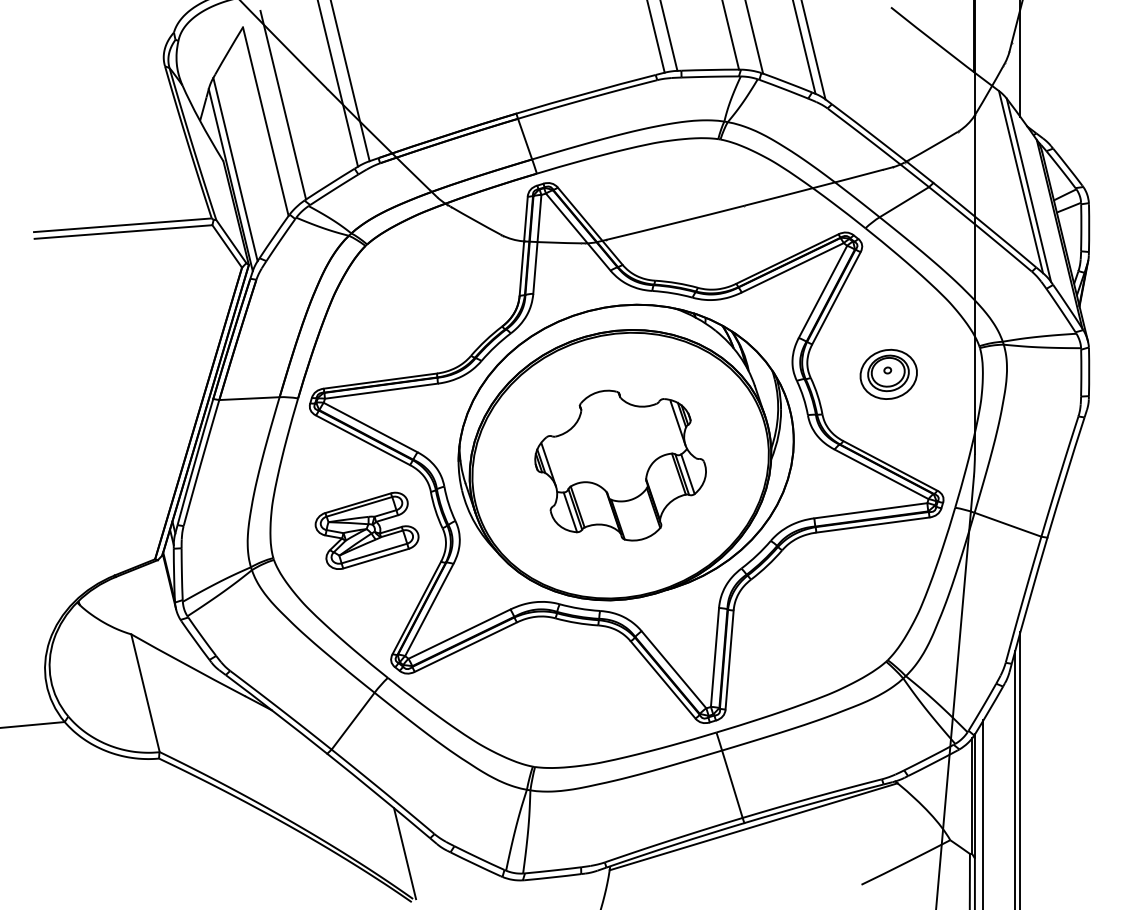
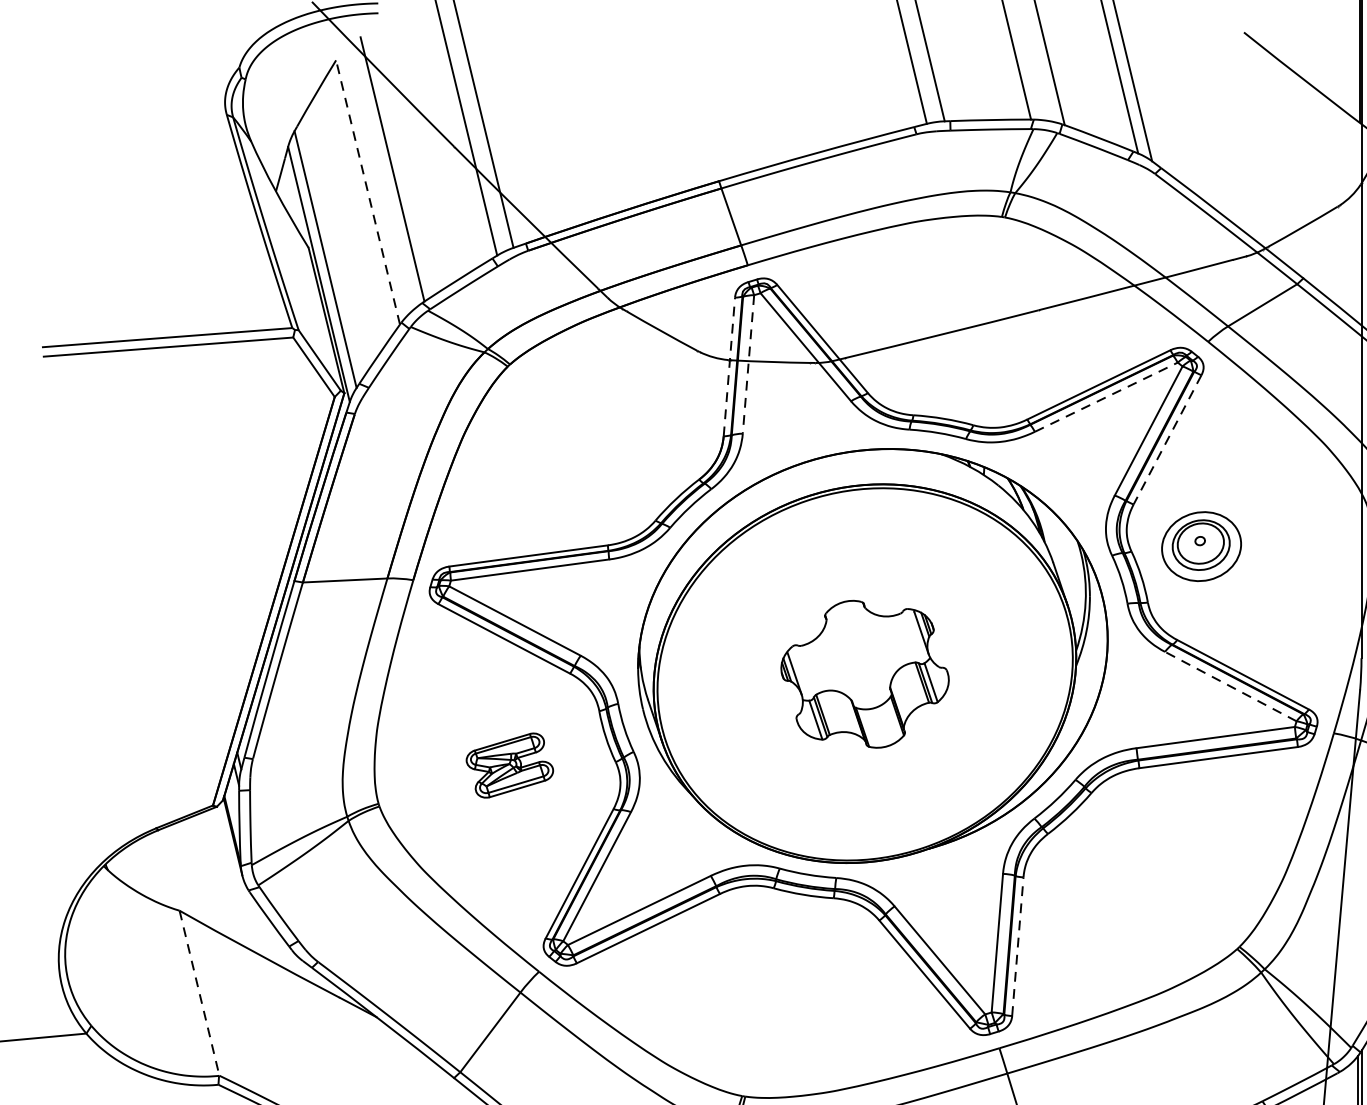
line: (265, 121) -> (367, 192), solid -> dashed
line: (537, 244) -> (748, 364), solid -> dashed
line: (523, 246) -> (729, 367), solid -> dashed
line: (792, 267) -> (1105, 396), solid -> dashed
line: (836, 298) -> (1167, 440), solid -> dashed
part: (888, 373) -> (1201, 545), moved
part: (620, 465) -> (864, 674), size x0.7
line: (881, 474) -> (1230, 686), solid -> dashed
part: (366, 530) -> (509, 765), size x0.6
line: (729, 659) -> (1017, 945), solid -> dashed
line: (145, 693) -> (199, 993), solid -> dashed

